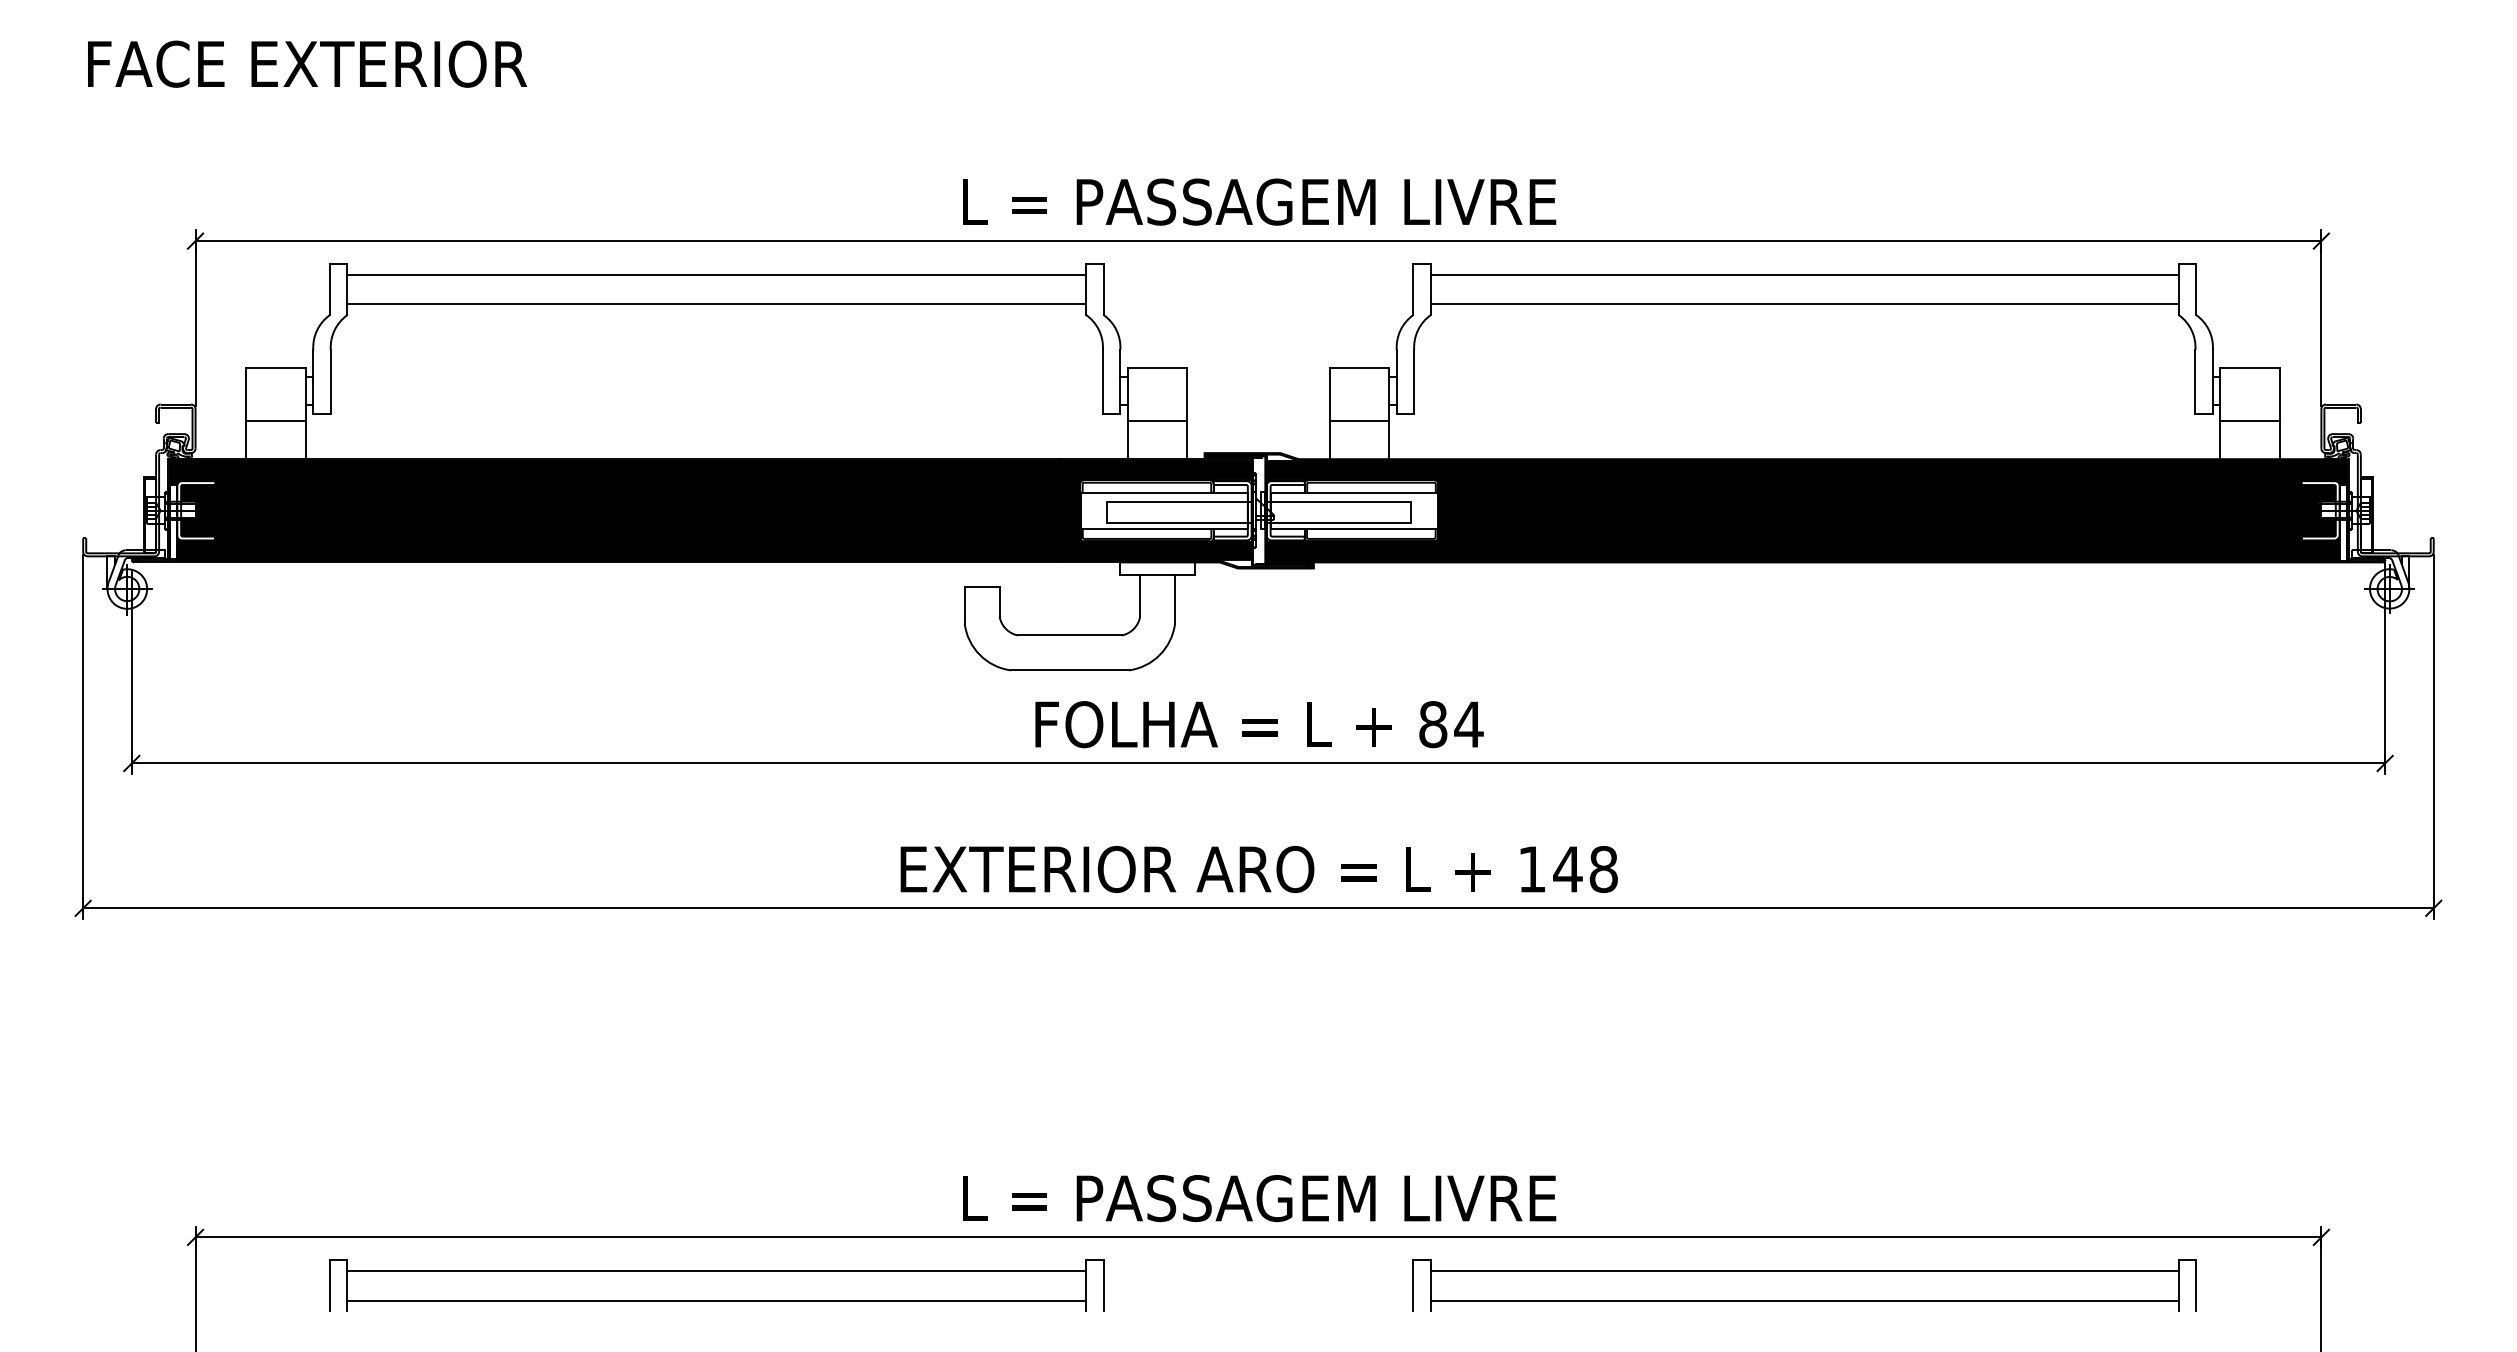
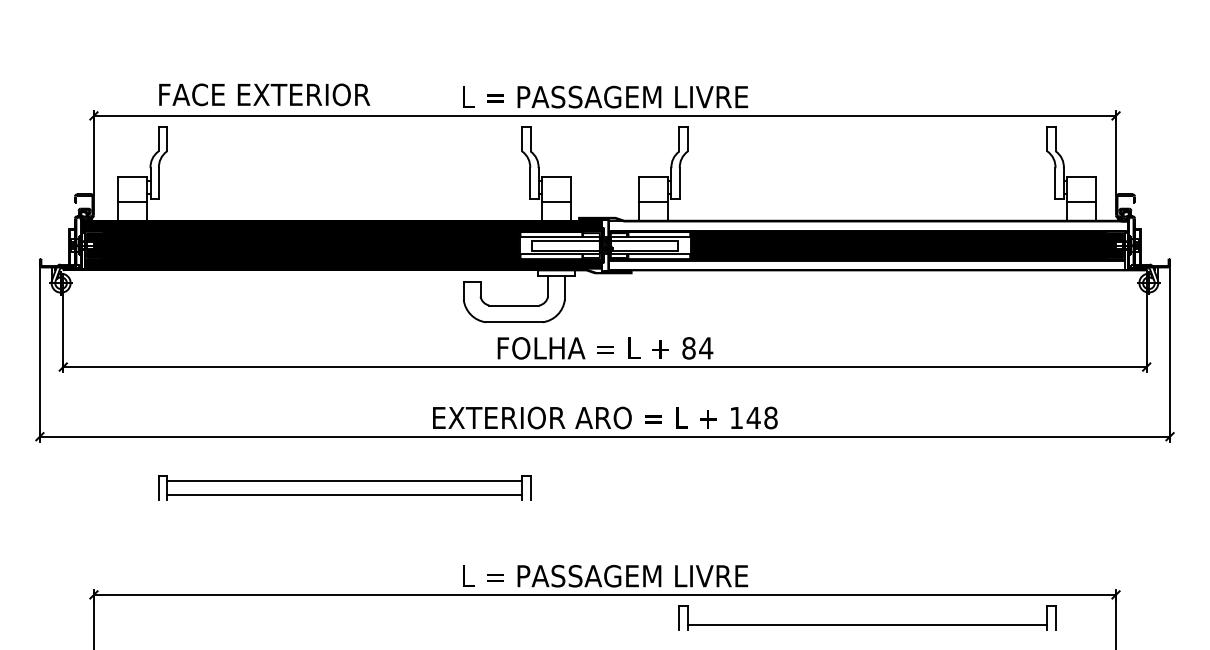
text: (306, 63) -> (264, 94), moved
line: (716, 275) -> (344, 132), removed
line: (1804, 275) -> (867, 132), removed
line: (716, 304) -> (344, 146), removed
line: (1804, 304) -> (867, 146), removed
fill: (1806, 469) -> (868, 225), removed
fill: (1802, 550) -> (866, 264), removed
line: (1804, 1271) -> (867, 611), removed
part: (716, 1284) -> (344, 487), moved

